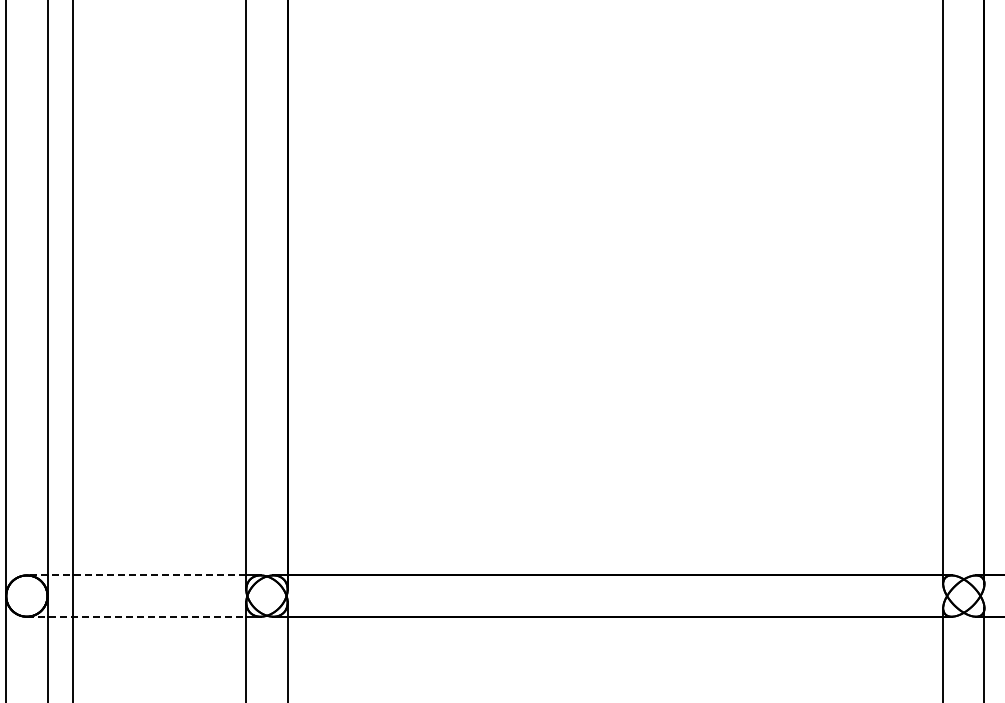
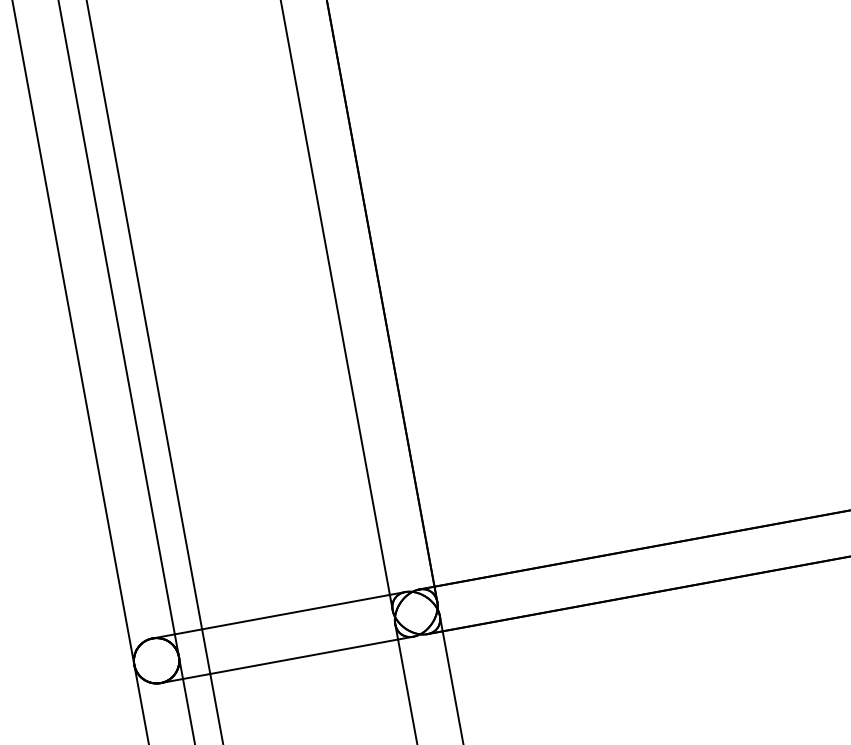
line: (136, 575) -> (271, 616), dashed -> solid
line: (136, 616) -> (279, 661), dashed -> solid

